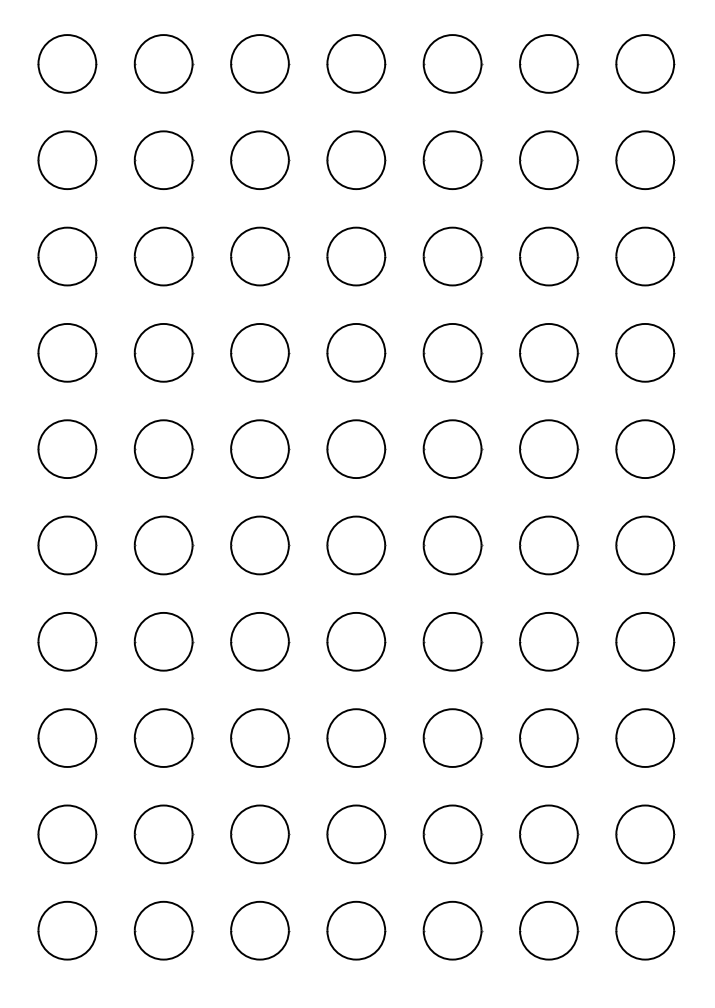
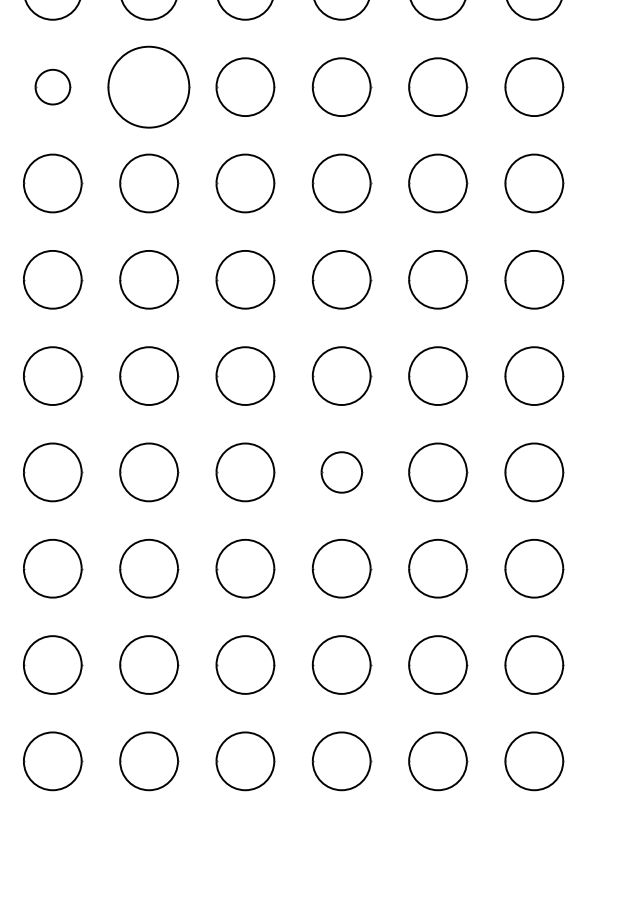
part: (163, 256) -> (52, 87), size x0.6
part: (260, 256) -> (149, 87), size x1.4
part: (452, 641) -> (341, 472), size x0.7

